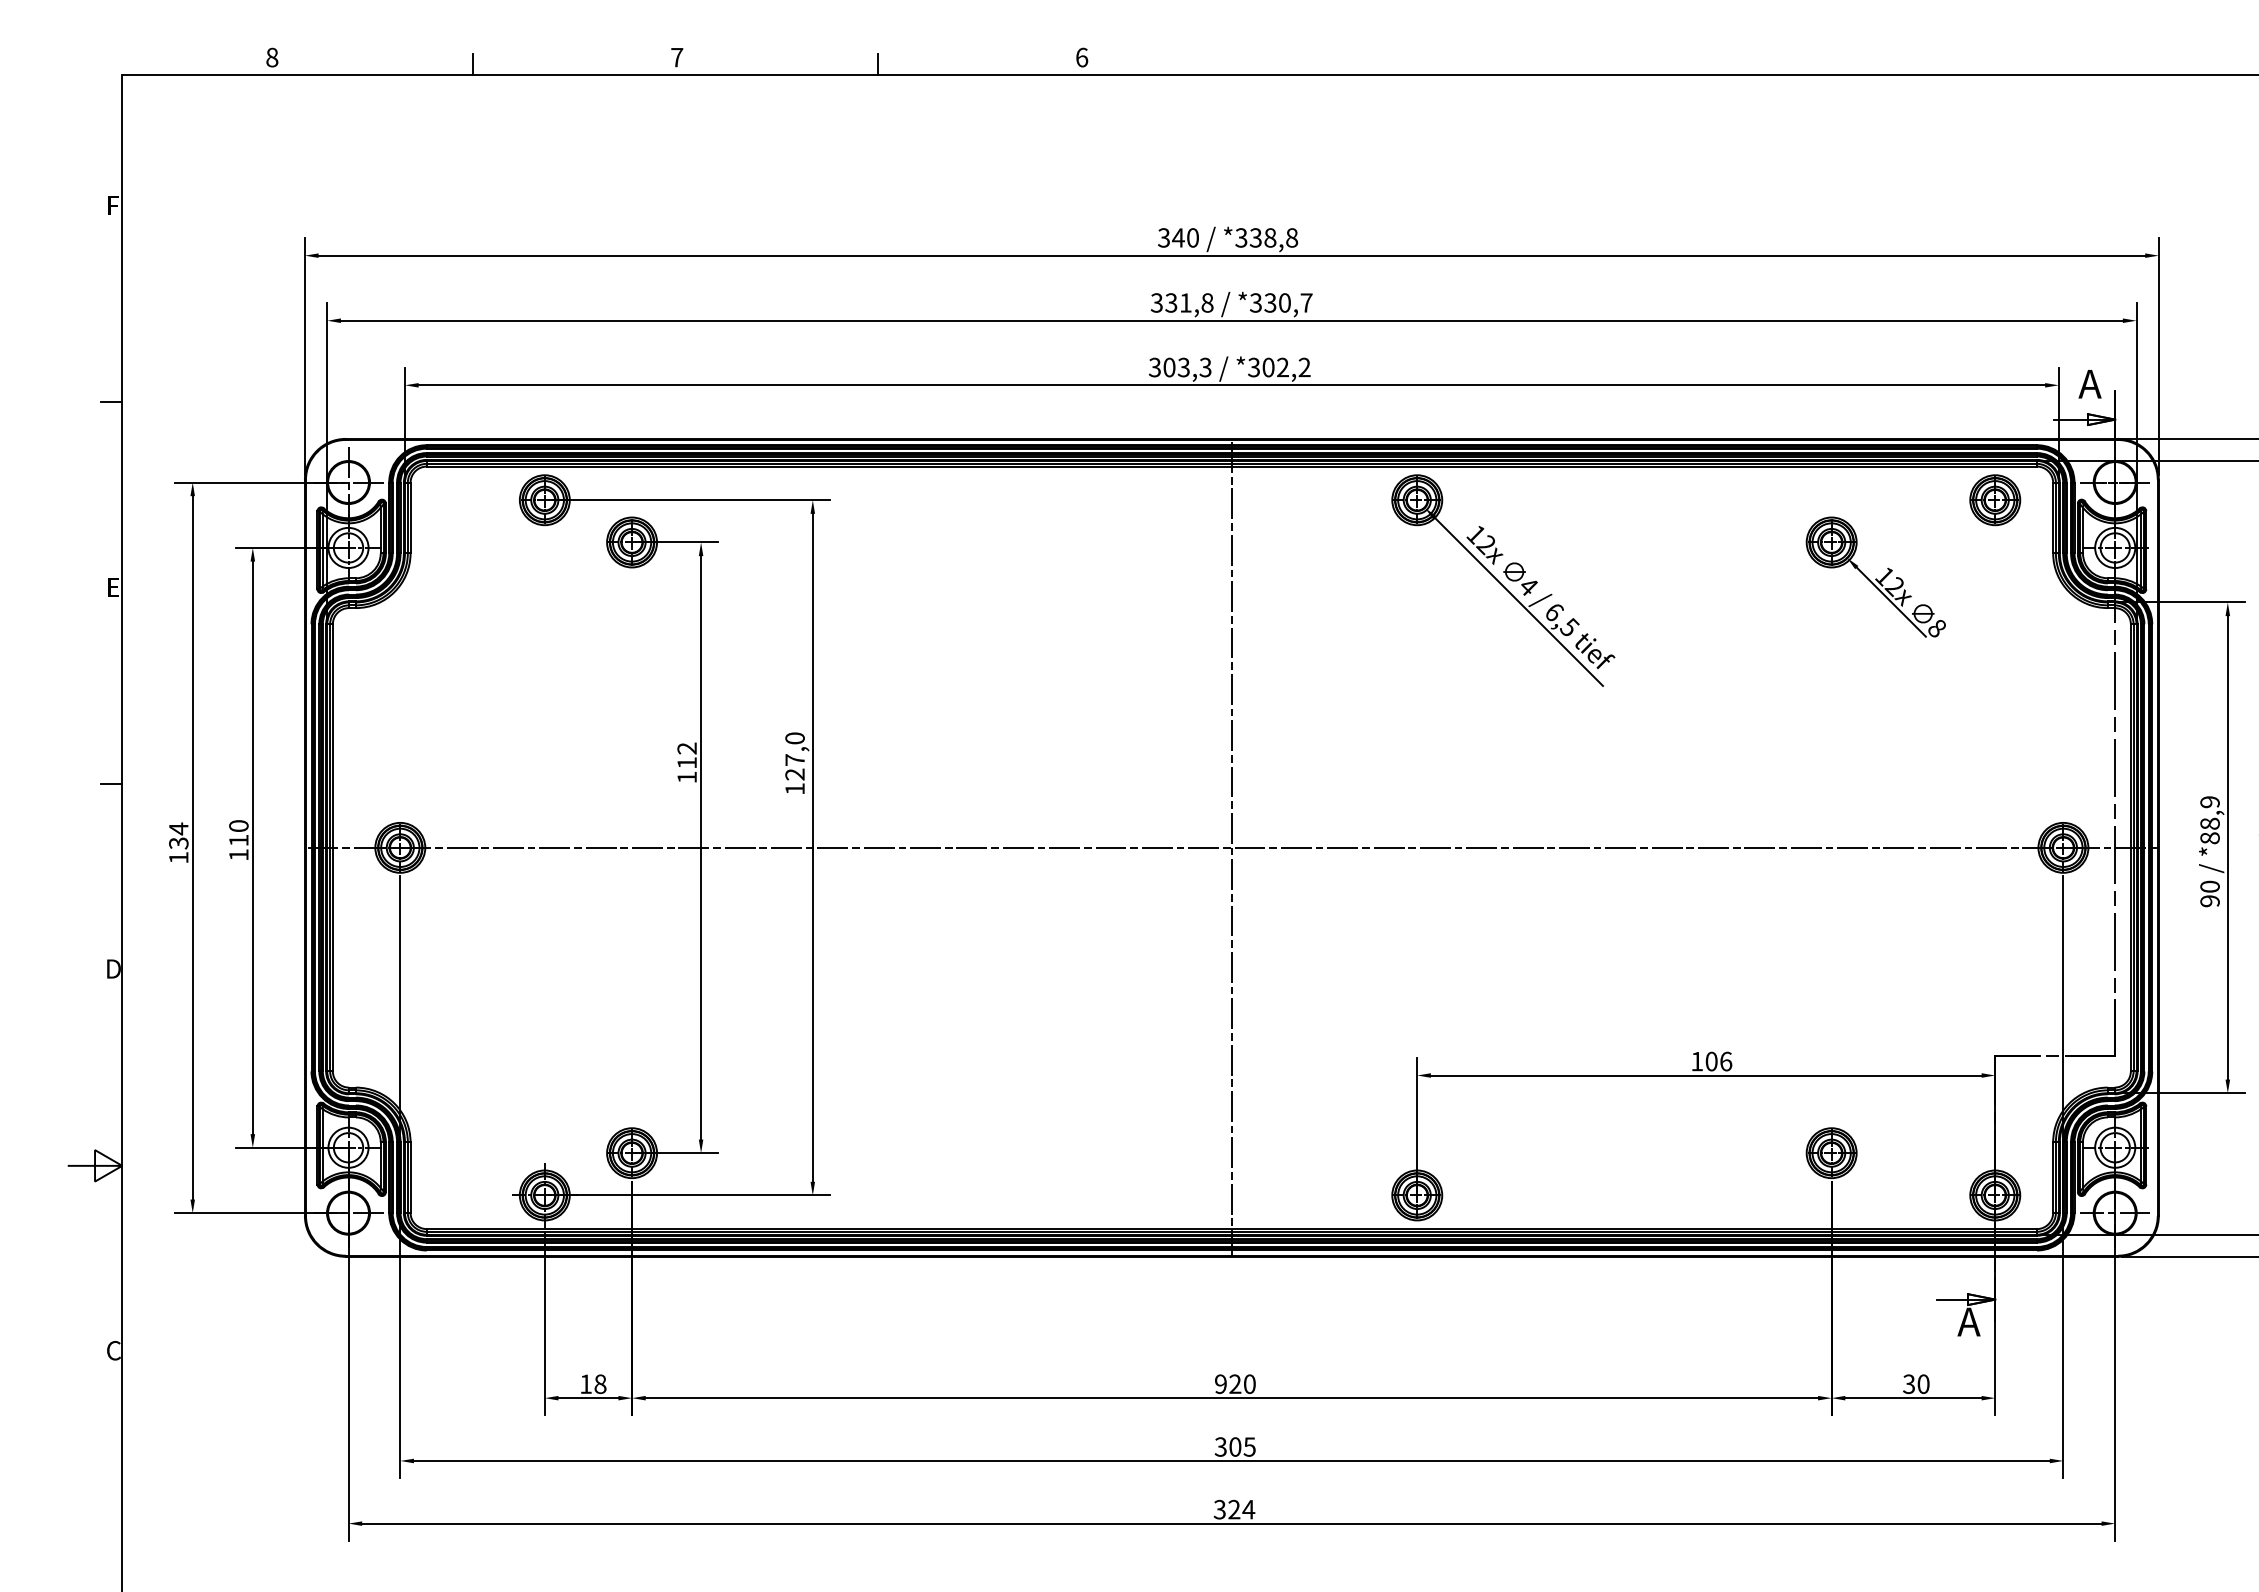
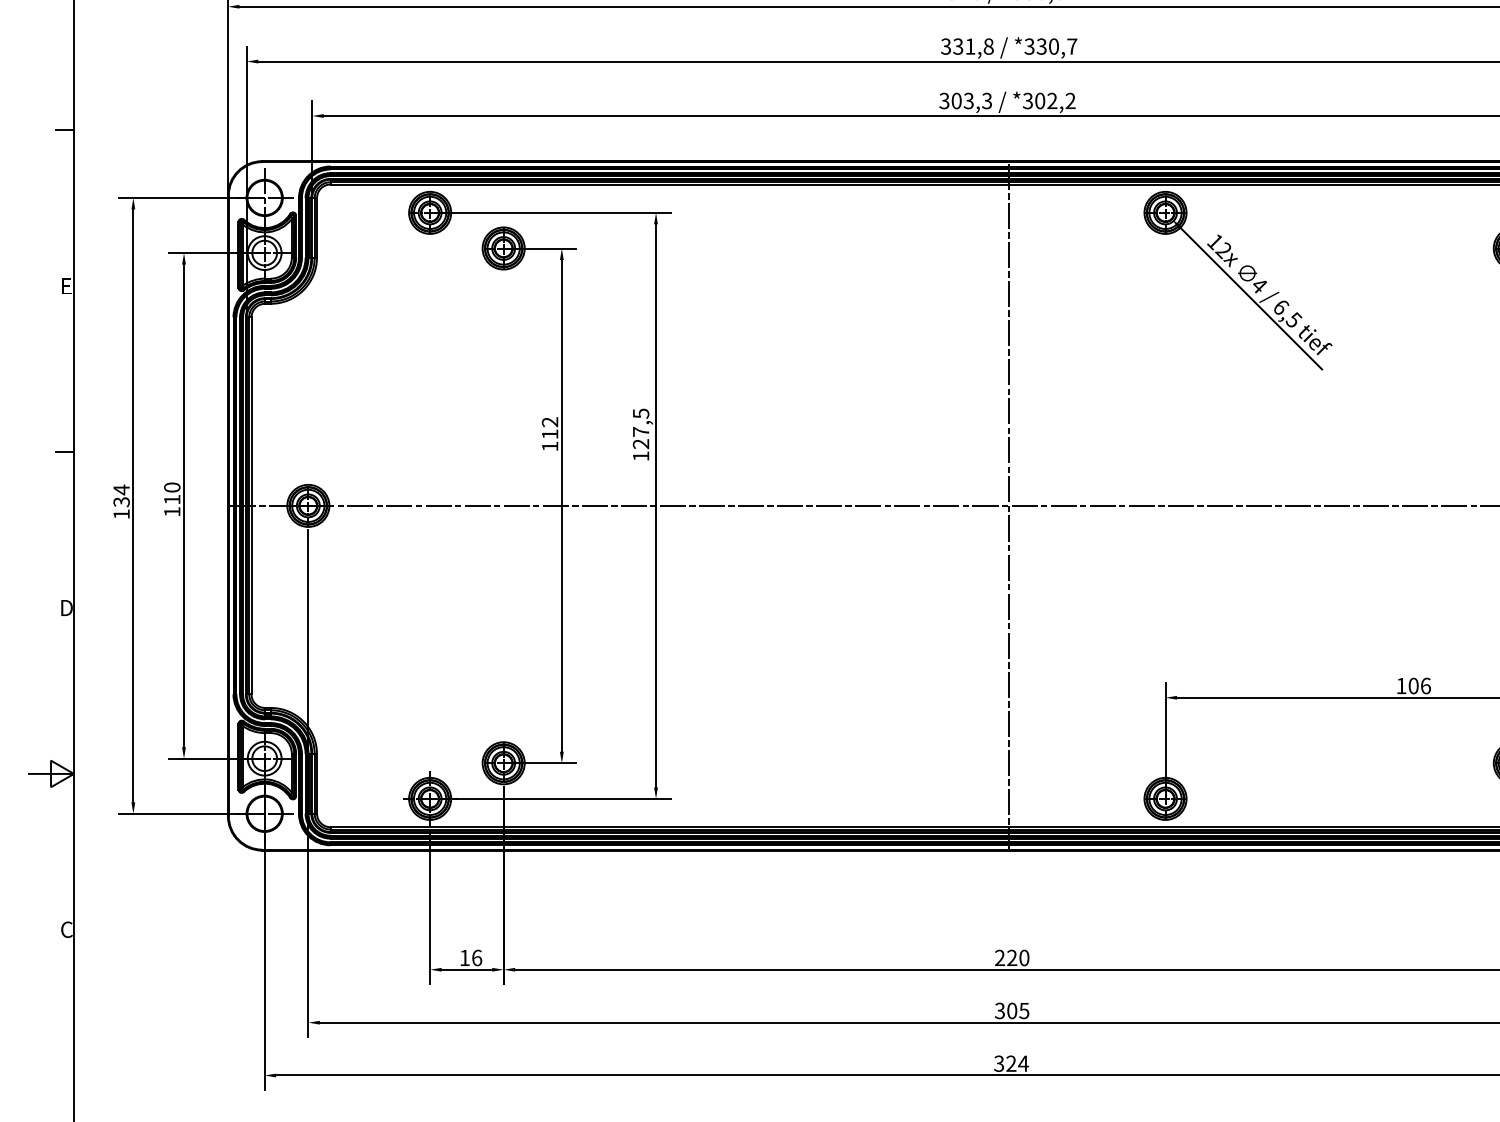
text: (794, 738) -> (640, 413), 127,0 -> 127,5
text: (600, 1383) -> (477, 957), 18 -> 16
text: (1220, 1384) -> (999, 958), 920 -> 220

